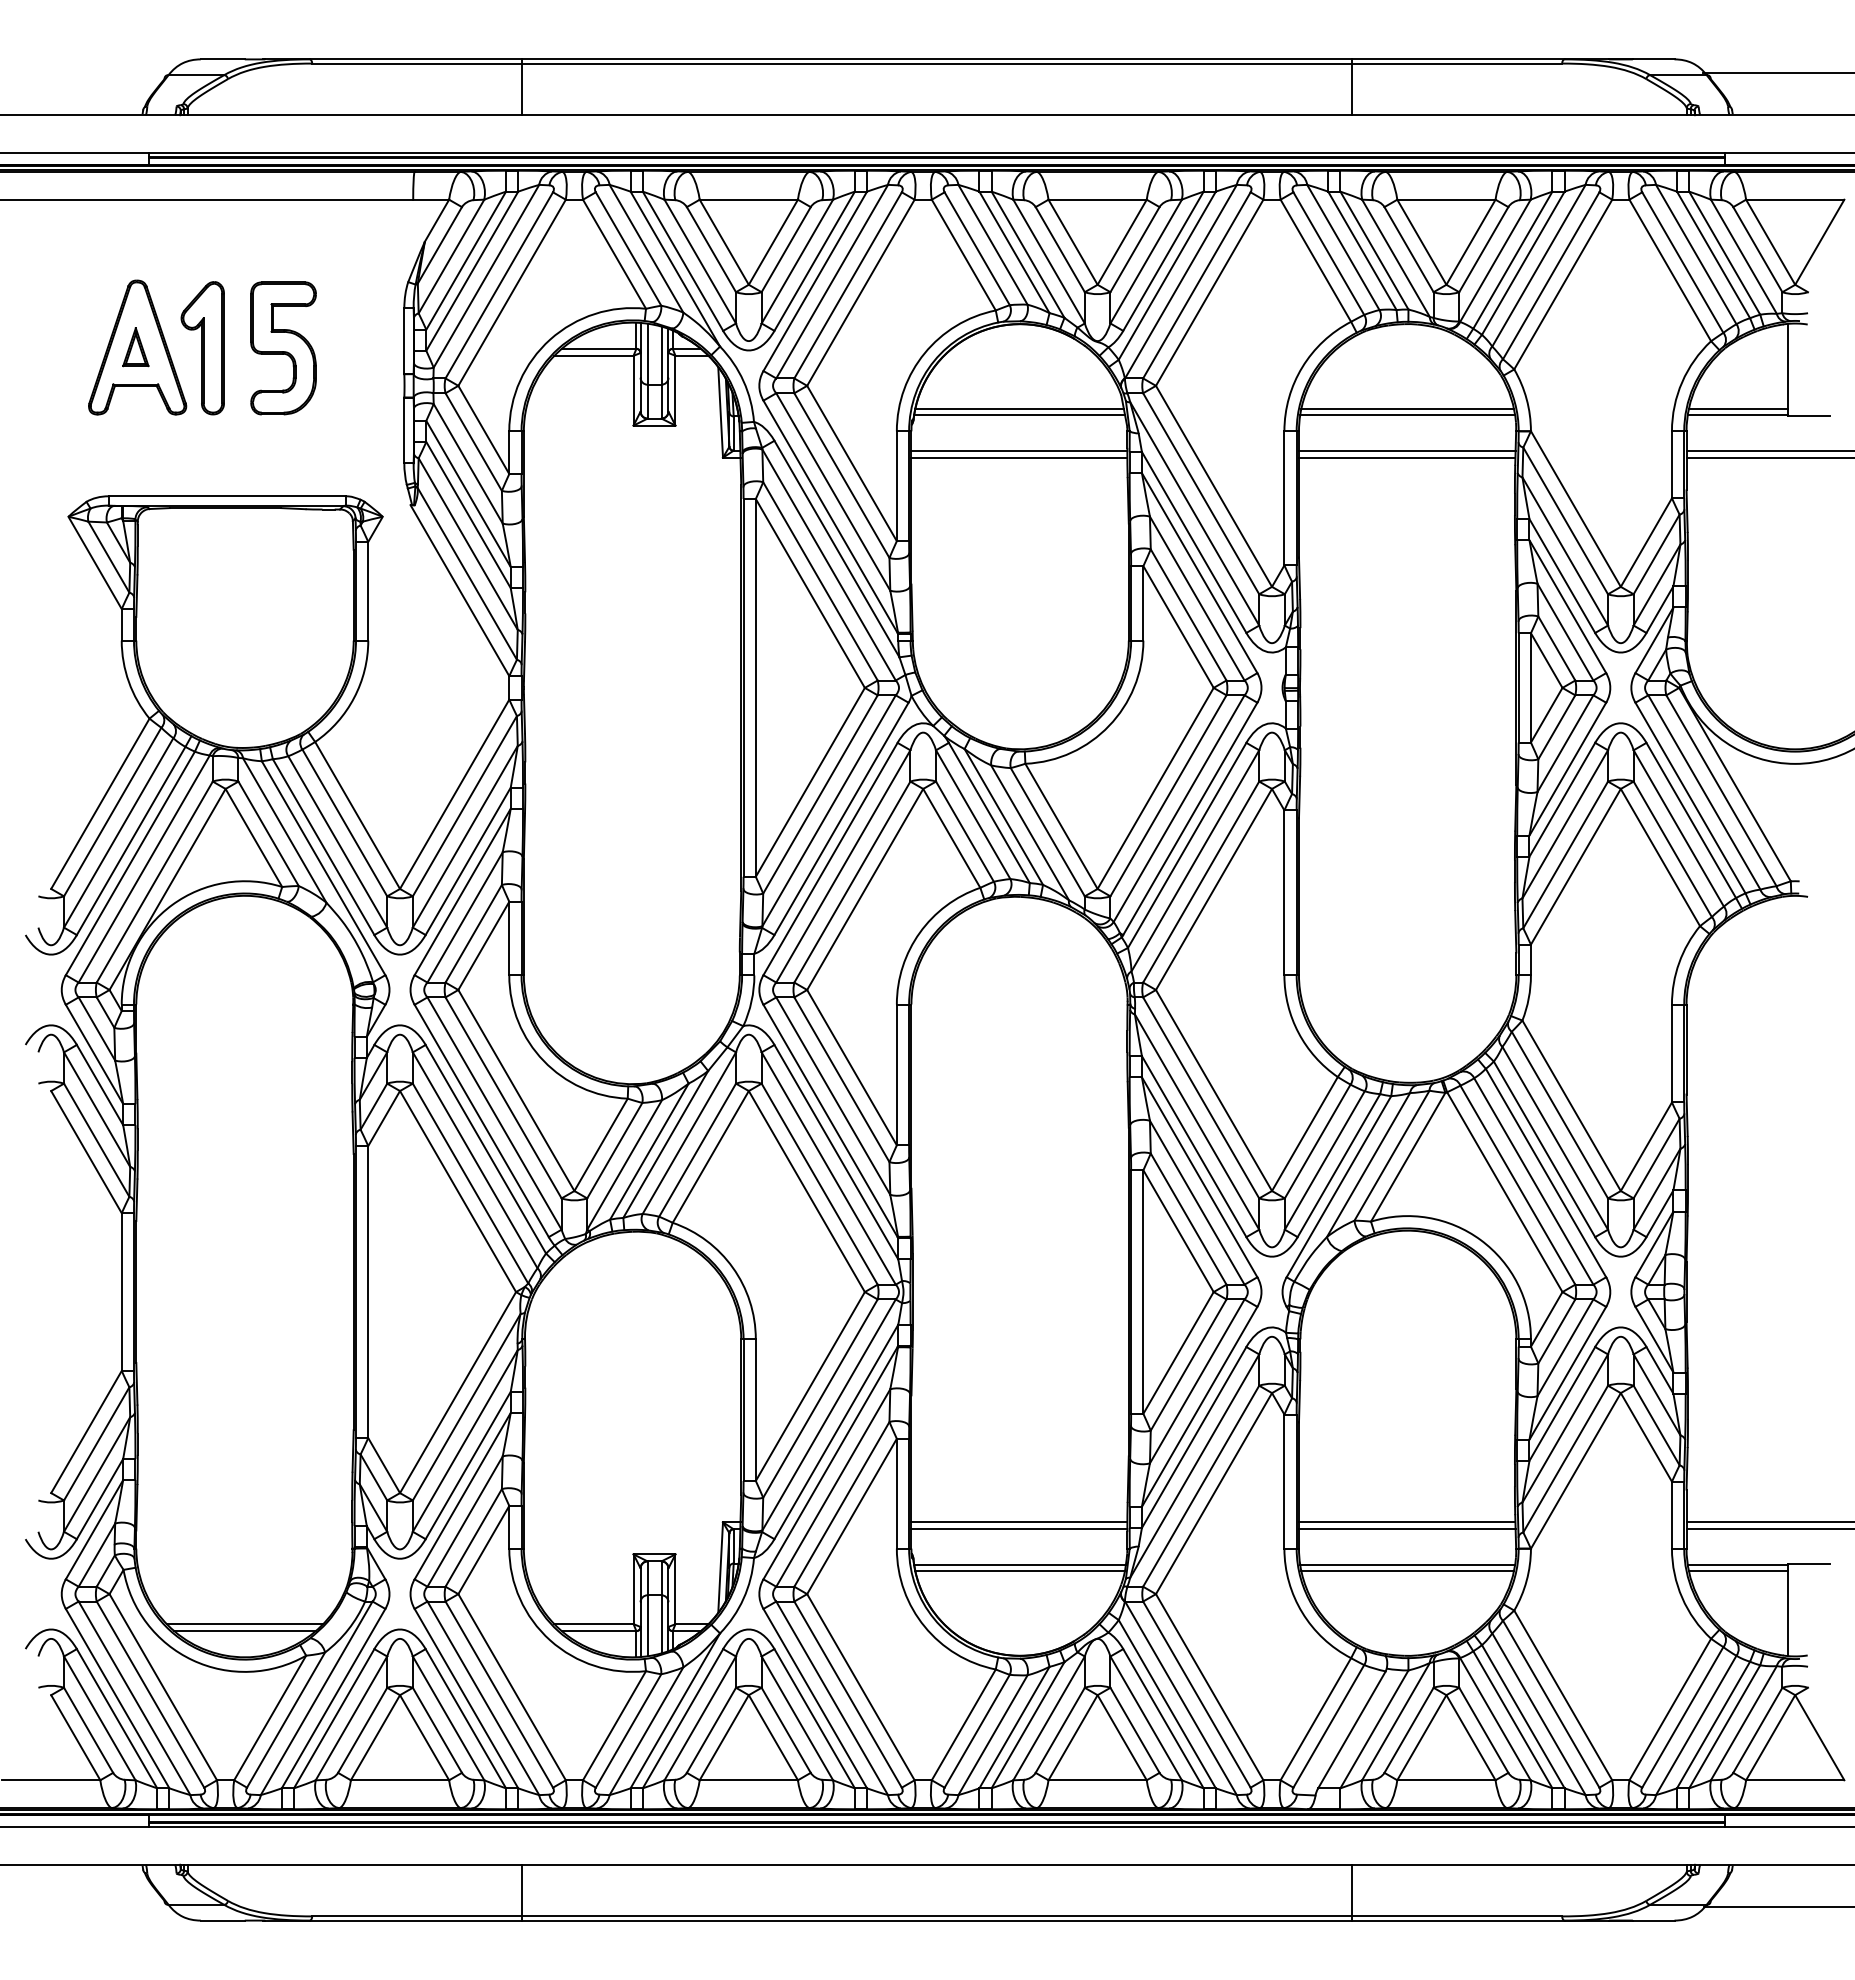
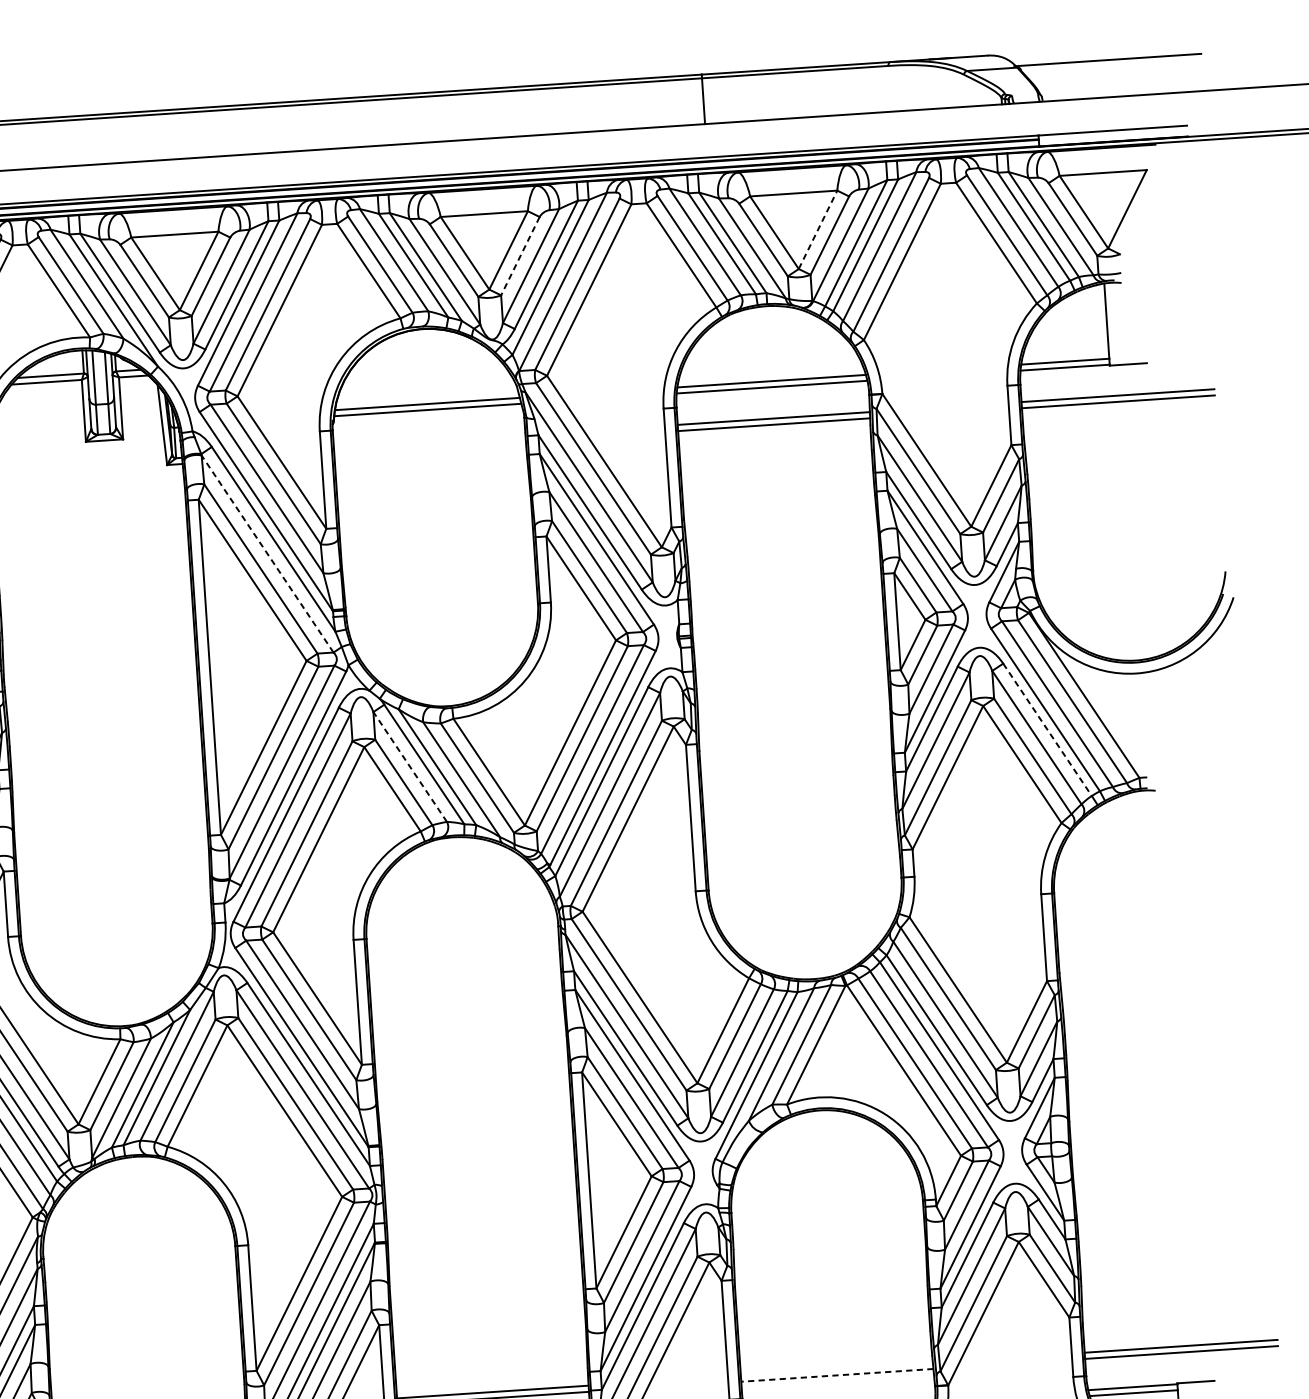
line: (1471, 241) -> (818, 229), solid -> dashed
line: (1134, 250) -> (520, 256), solid -> dashed
line: (1019, 450) -> (429, 441), removed
line: (1019, 457) -> (430, 447), removed
line: (828, 564) -> (267, 553), solid -> dashed
line: (972, 814) -> (409, 766), solid -> dashed
line: (1691, 820) -> (1047, 729), solid -> dashed
line: (1406, 1522) -> (836, 1369), removed
line: (1406, 1529) -> (836, 1375), solid -> dashed

